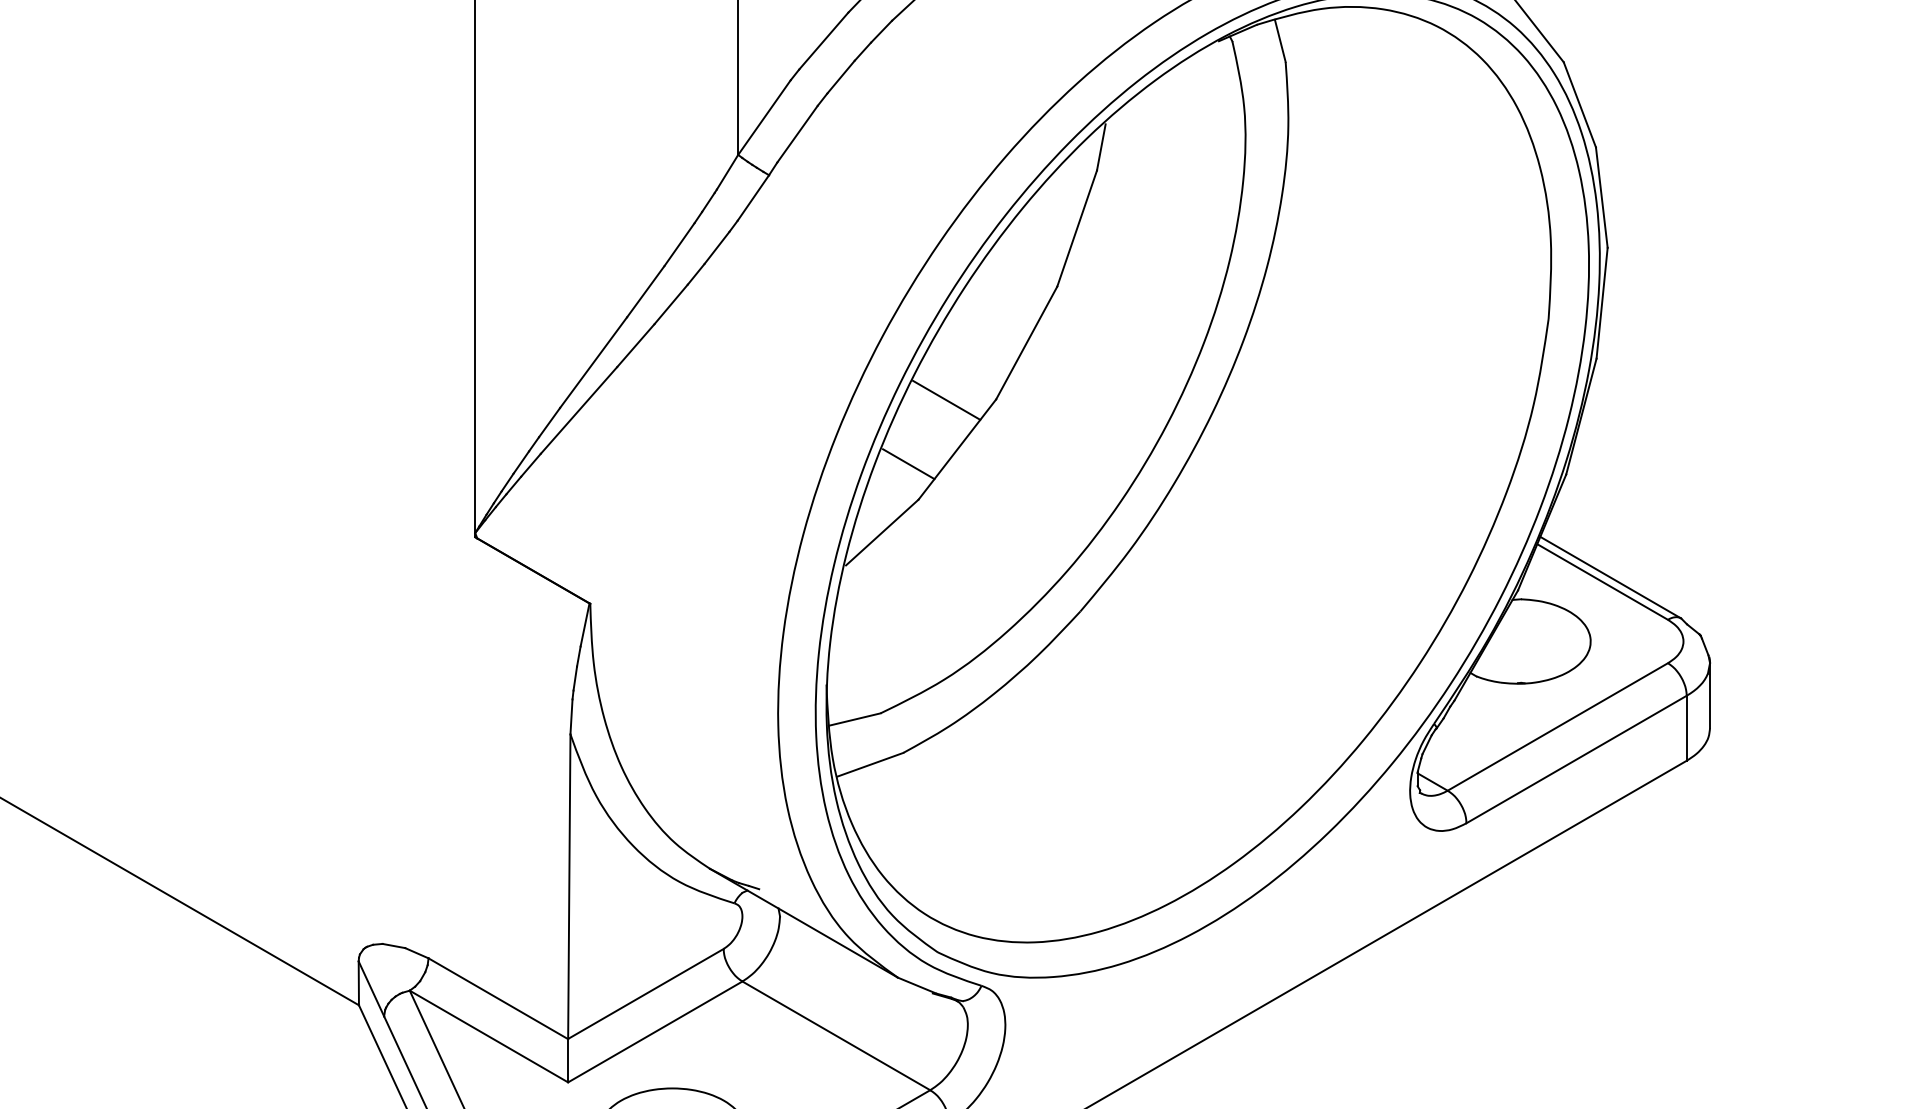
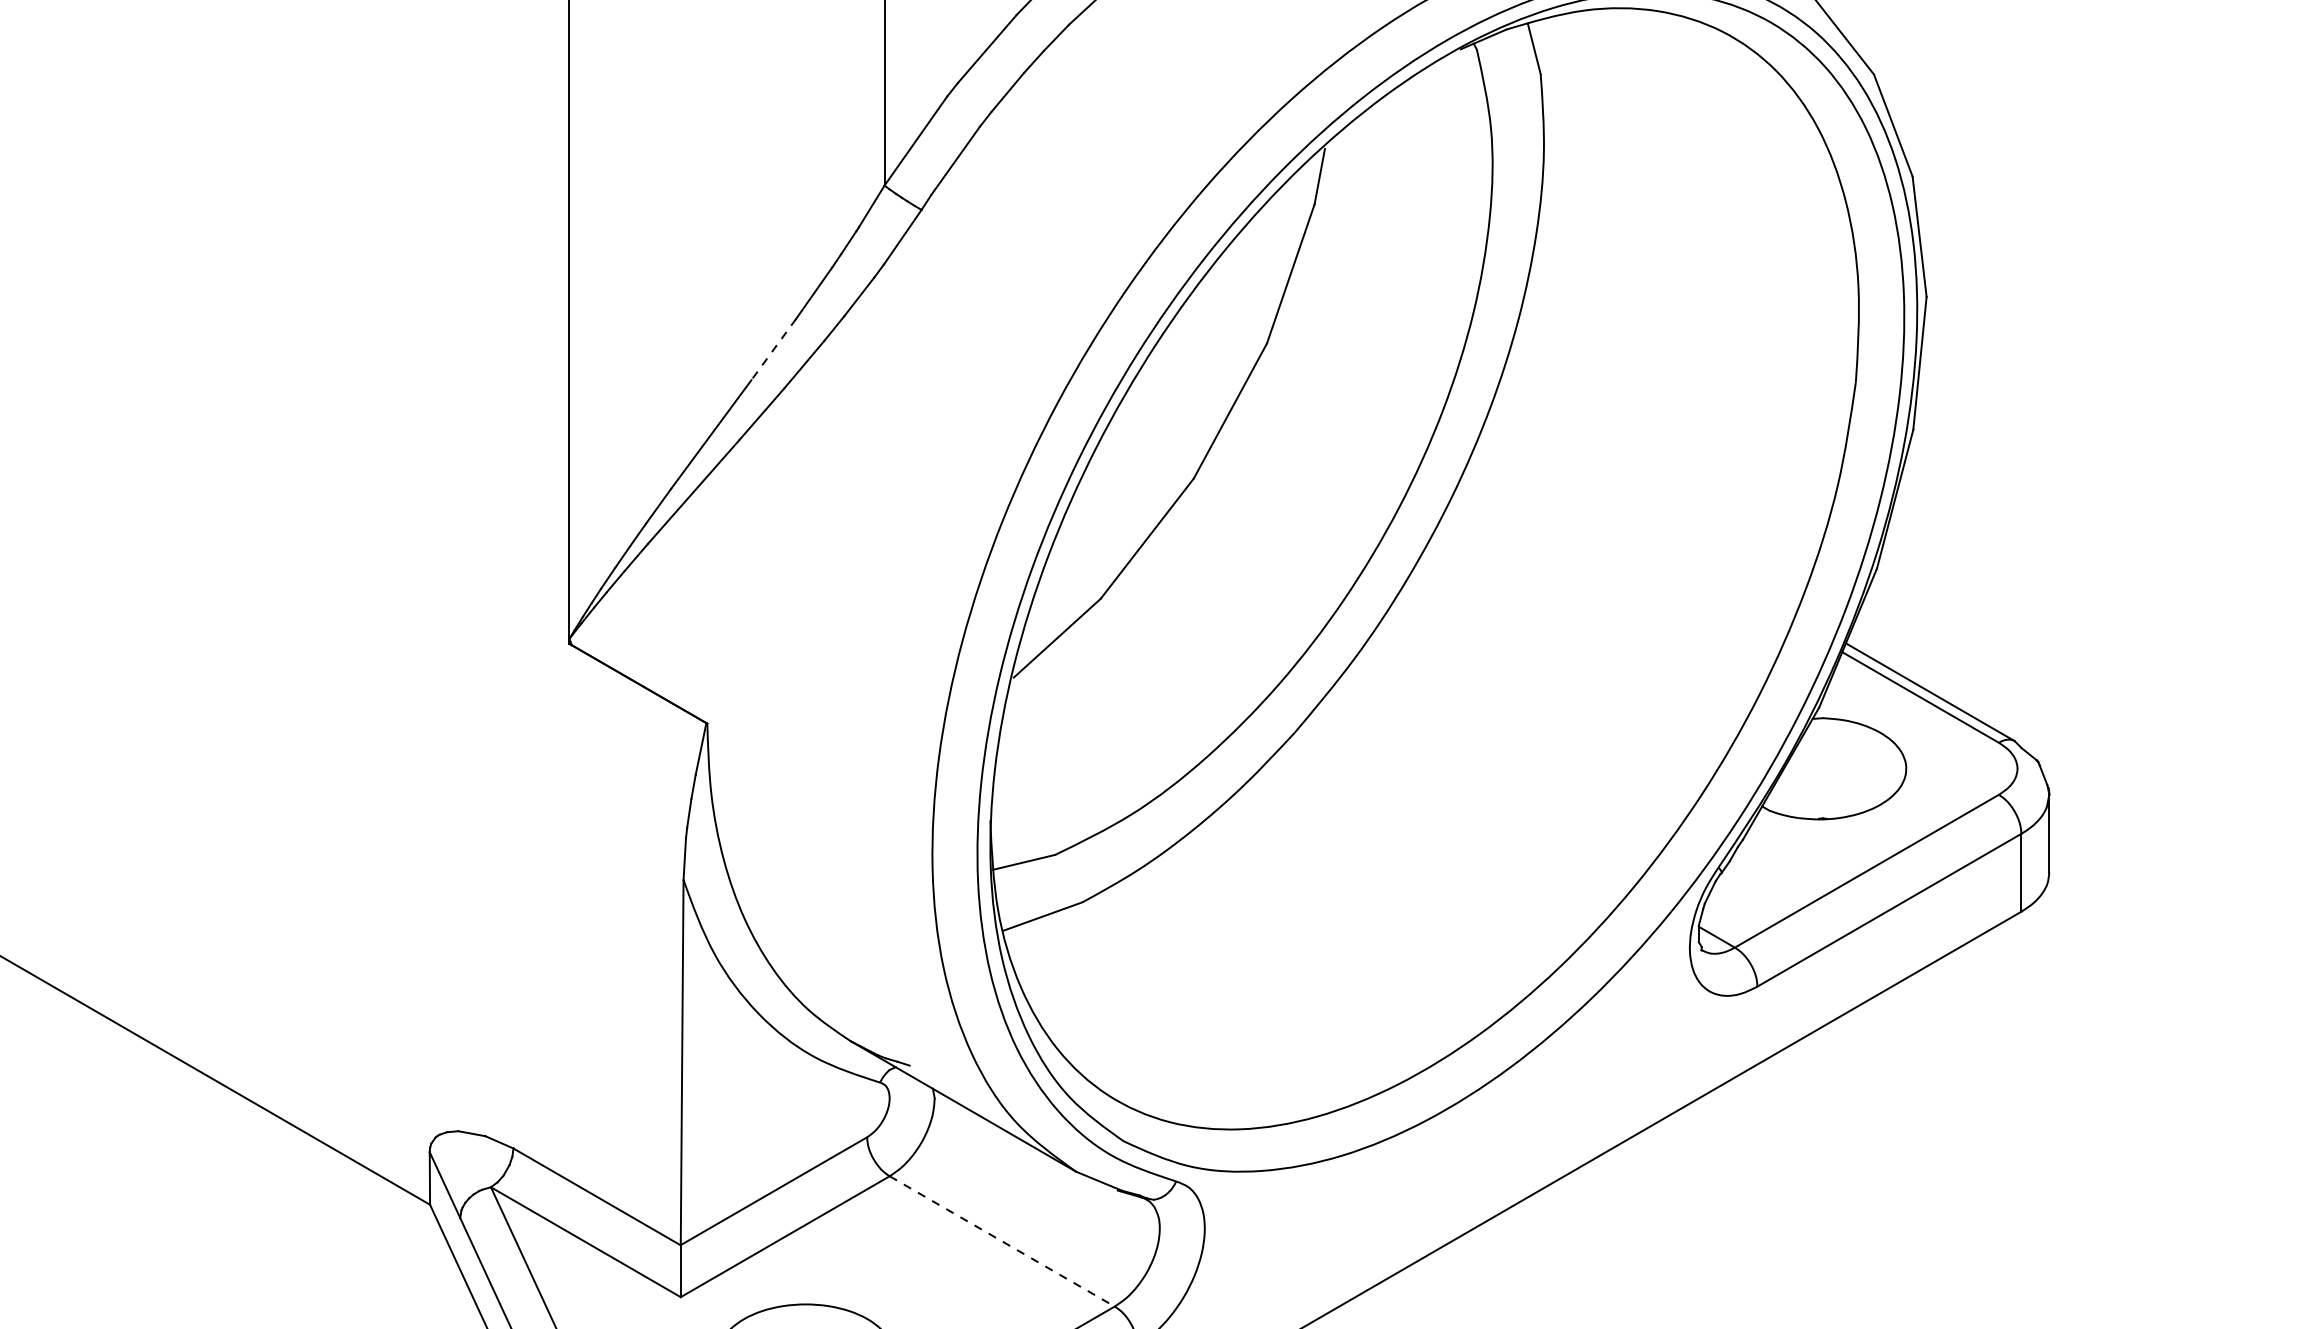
line: (645, 291) -> (773, 349), solid -> dashed
line: (946, 399) -> (1134, 478), removed
line: (908, 464) -> (1088, 556), removed
line: (836, 1036) -> (1002, 1242), solid -> dashed

